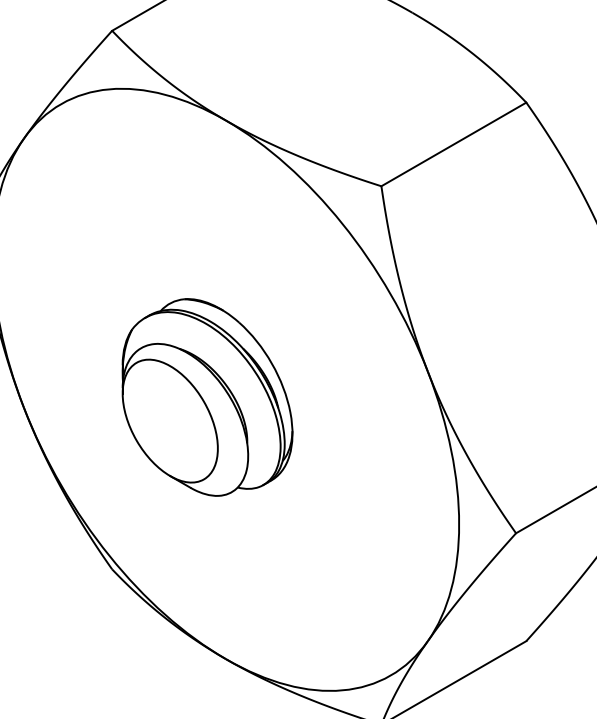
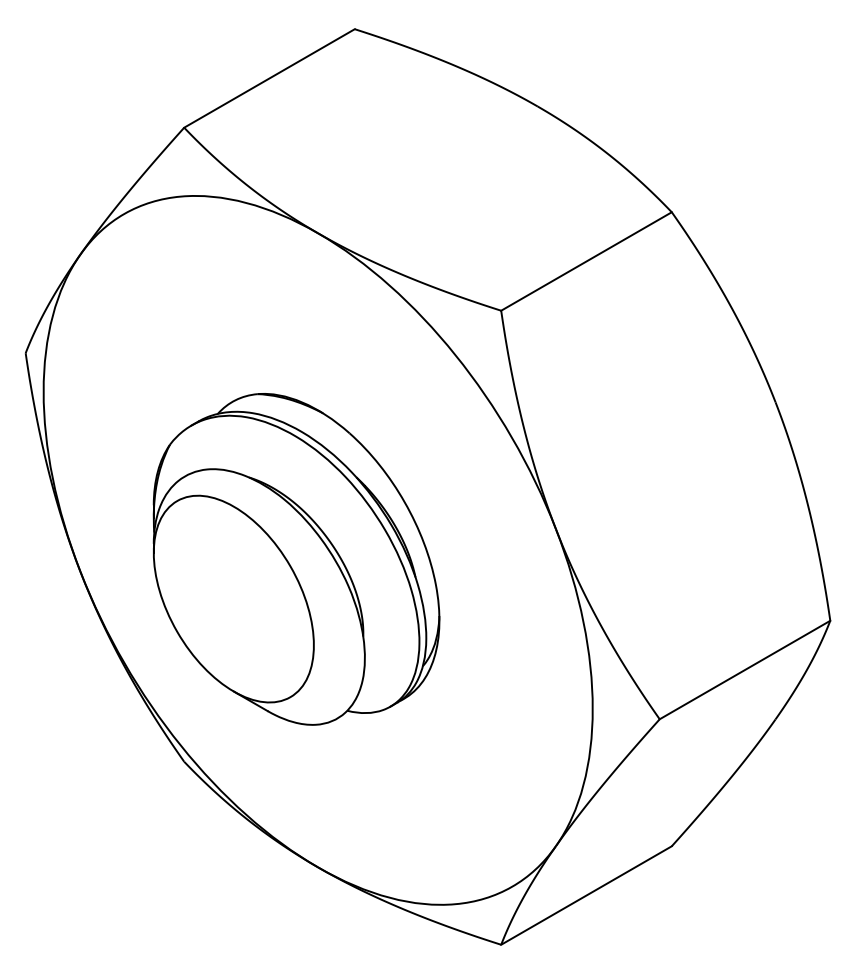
part: (207, 397) -> (296, 559), size x1.43

